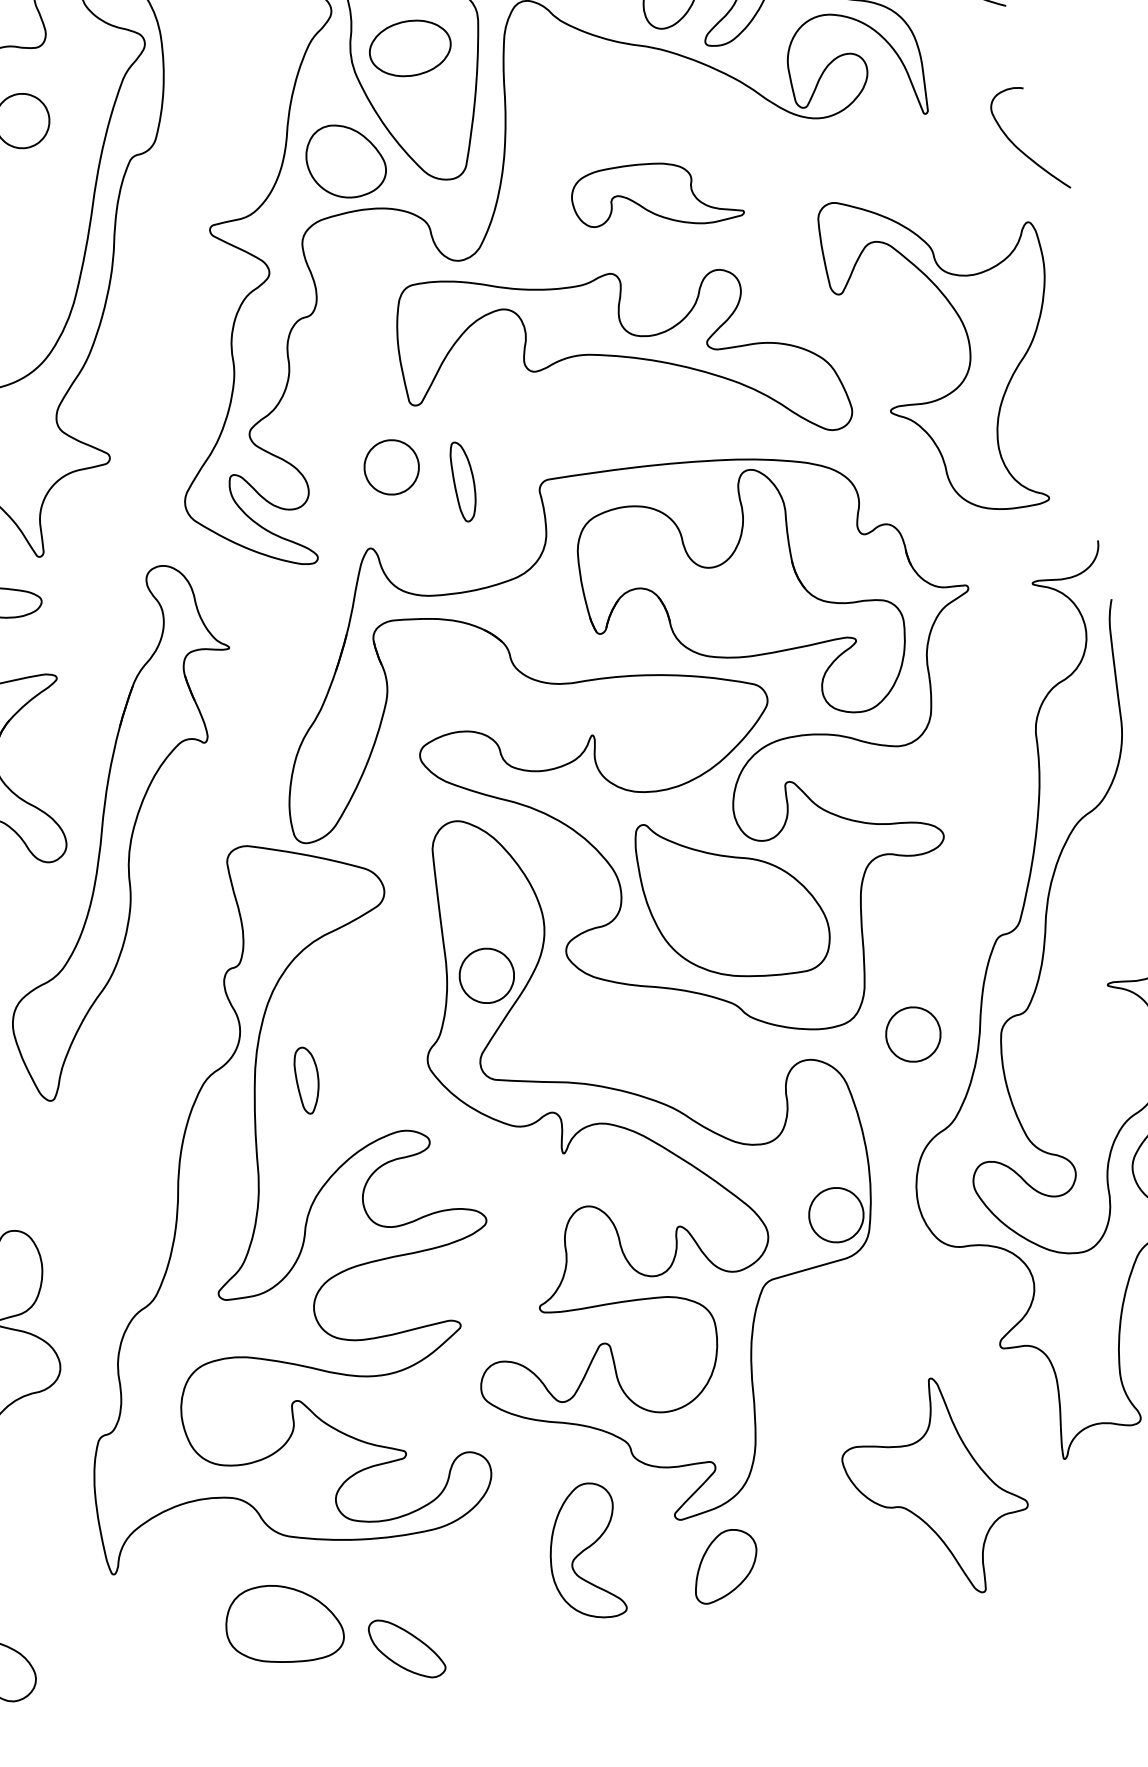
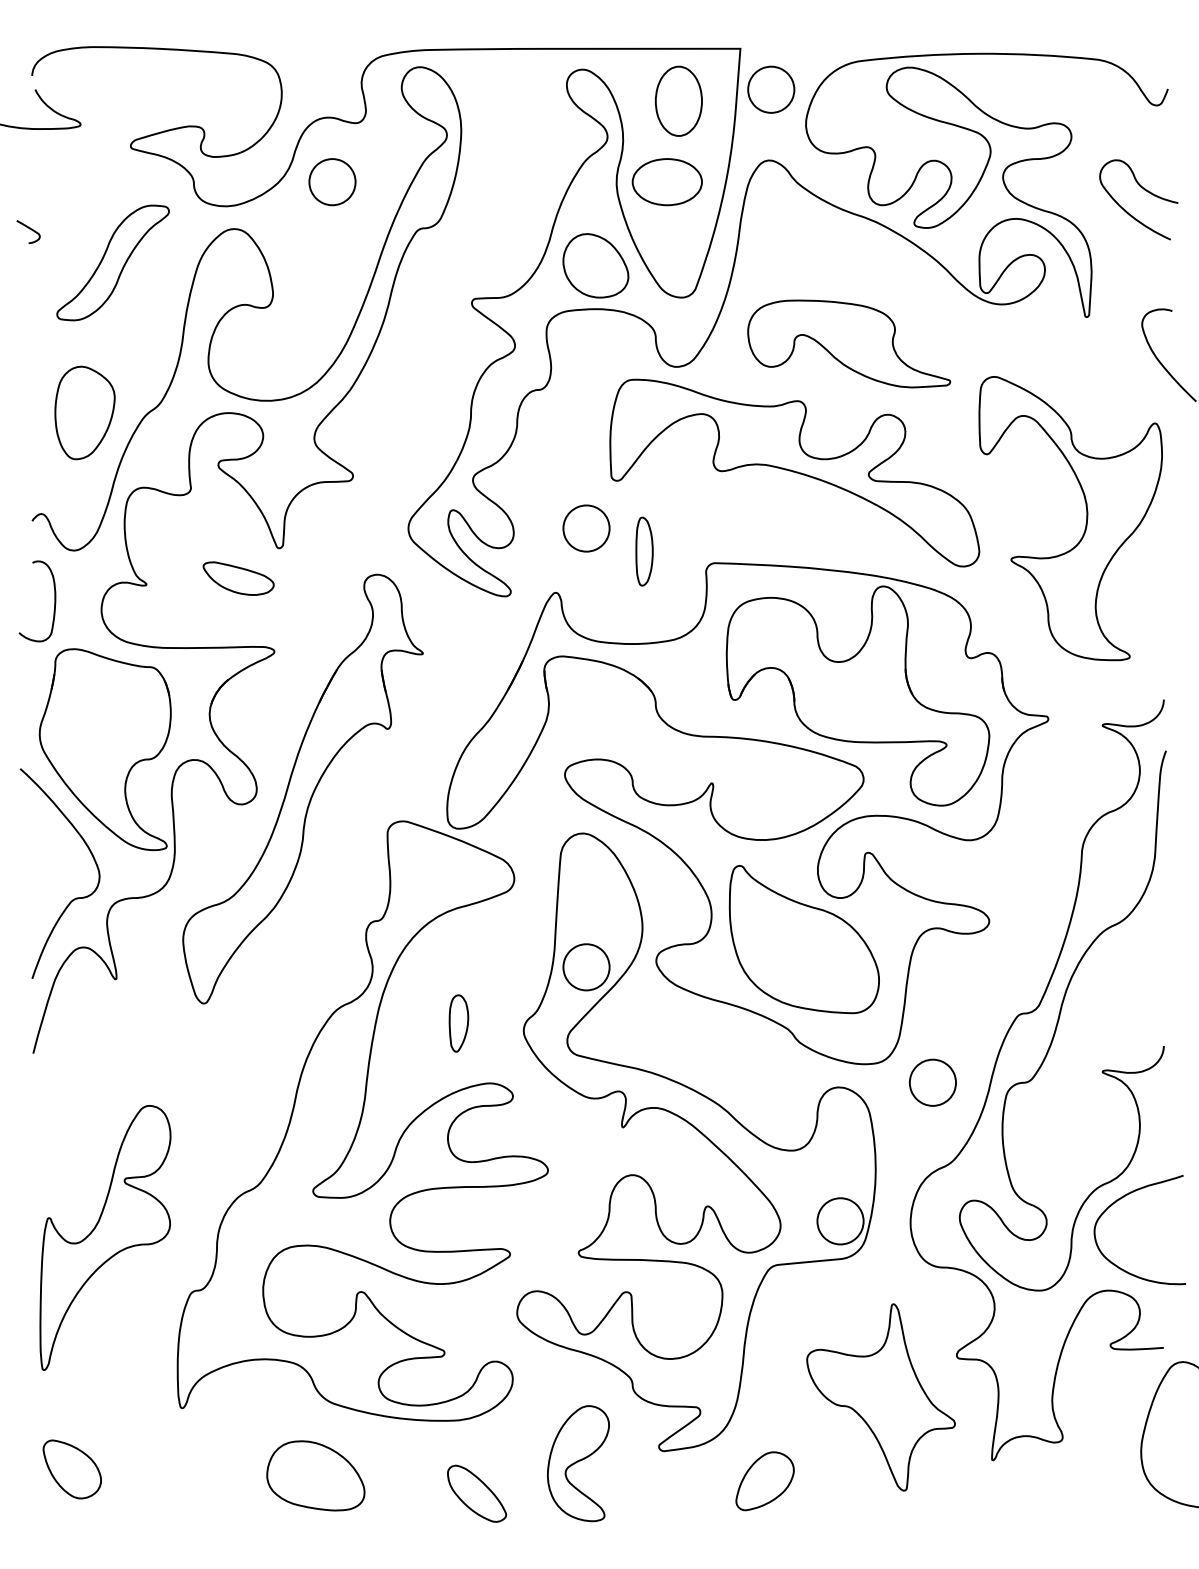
part: (656, 195) -> (849, 343), size x1.43
part: (307, 1080) -> (458, 1023), moved
part: (935, 1489) -> (880, 1397), moved
part: (724, 1566) -> (764, 1481), moved
part: (406, 1648) -> (476, 1493), moved

